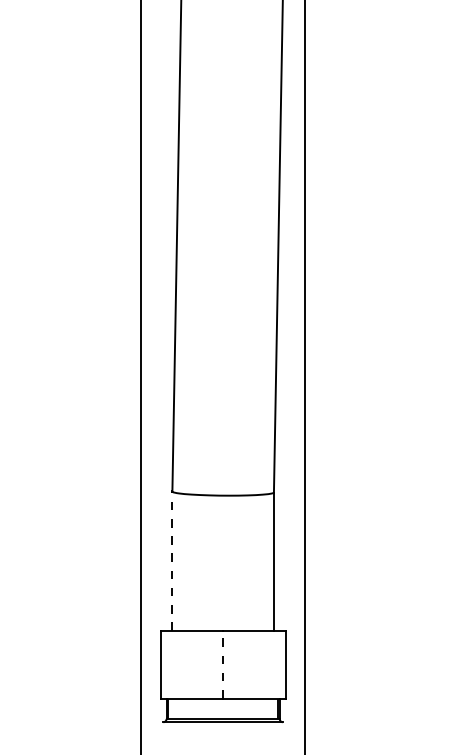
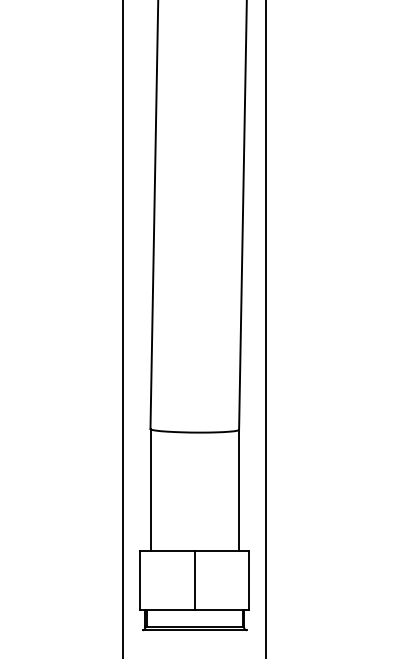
line: (172, 561) -> (150, 490), dashed -> solid
line: (223, 664) -> (195, 579), dashed -> solid

